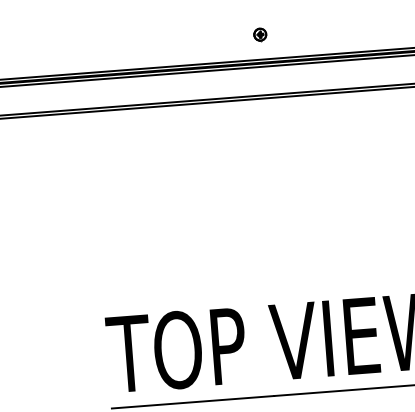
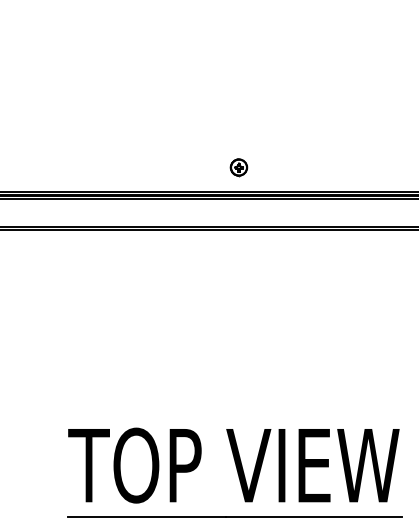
part: (259, 35) -> (238, 168), size x1.4

